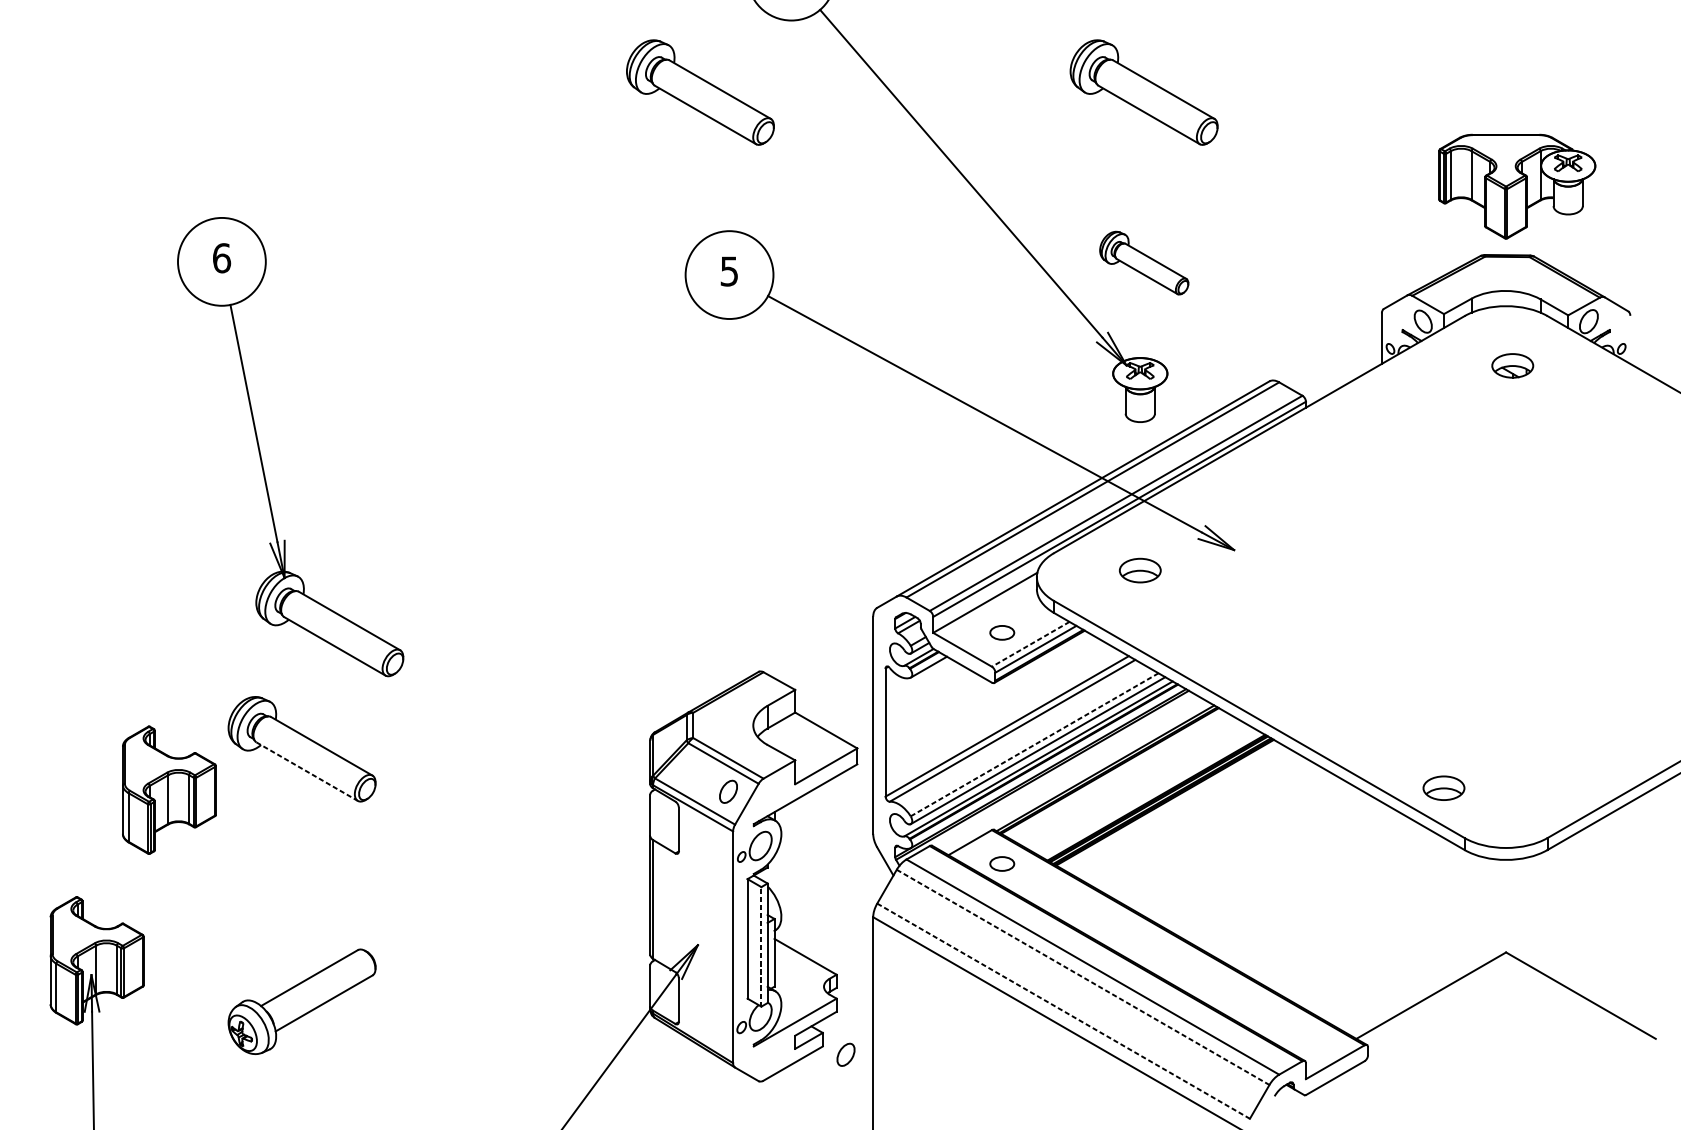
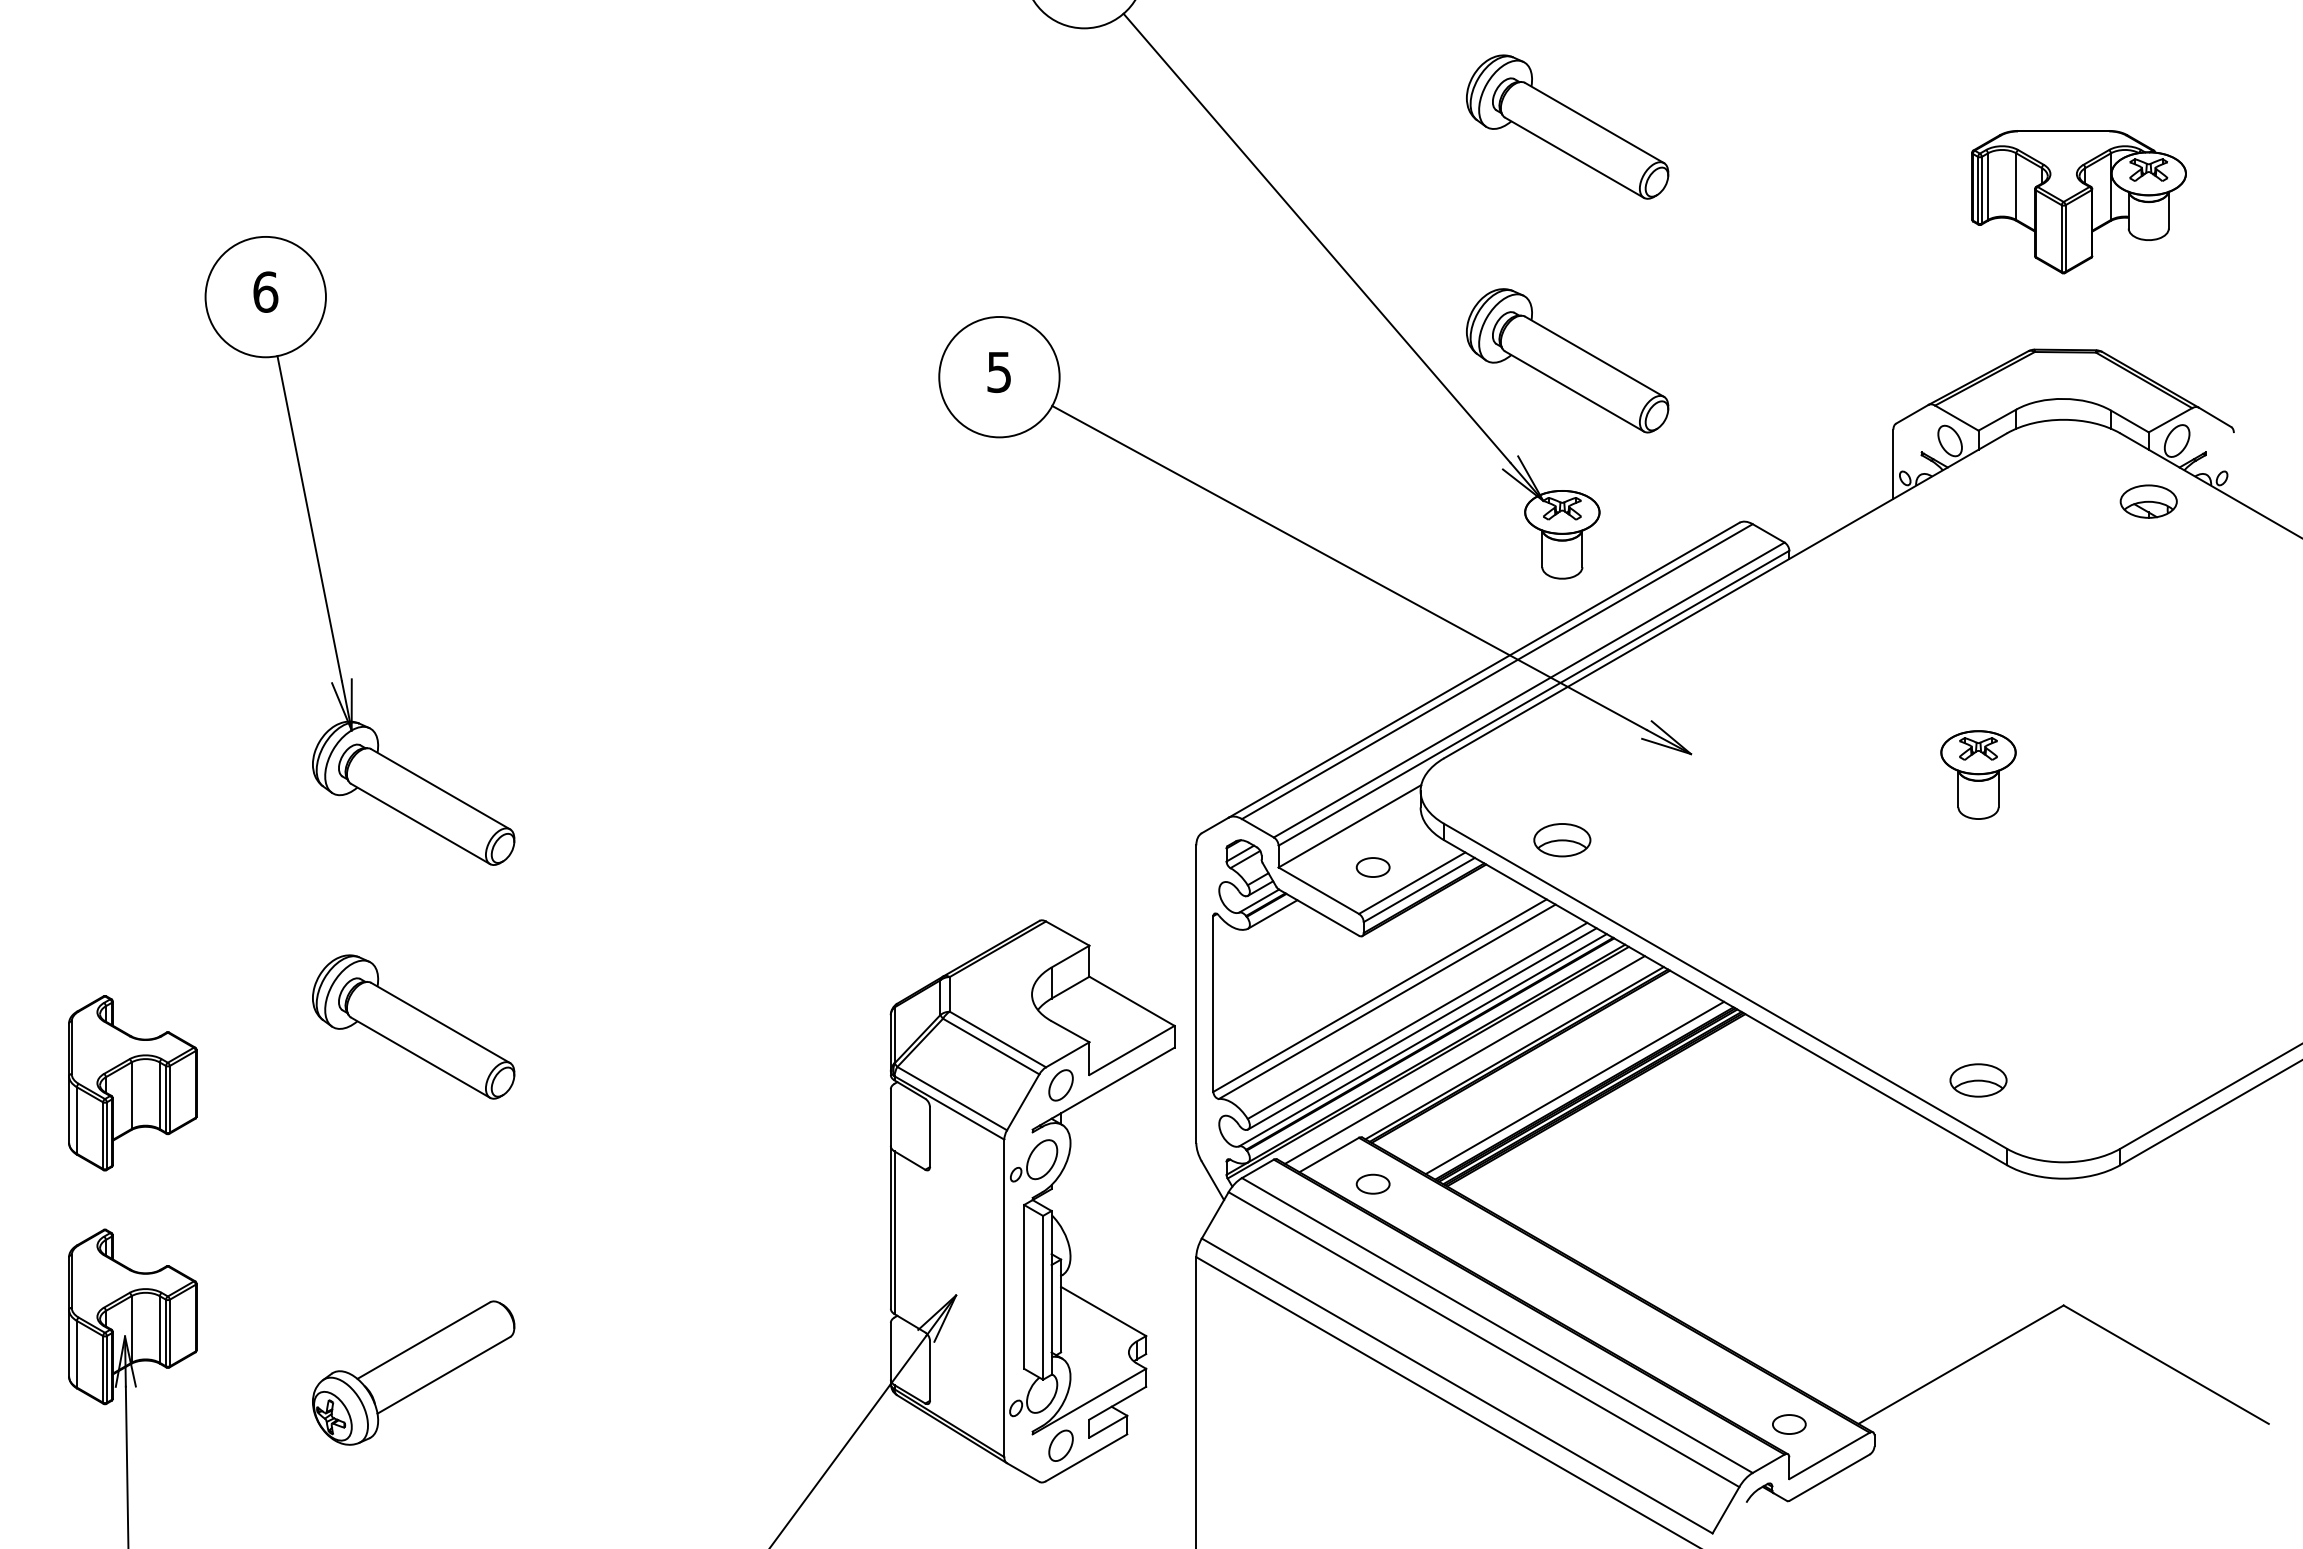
part: (700, 92) -> (959, 126), removed
part: (1516, 187) -> (2078, 202), moved
part: (1144, 262) -> (1567, 360), size x1.67
part: (1512, 365) -> (2148, 501), moved
part: (260, 451) -> (318, 556), moved
part: (1443, 565) -> (1978, 774), added
part: (1140, 570) -> (1562, 840), moved
line: (1030, 644) -> (1411, 883), dashed -> solid
line: (1034, 745) -> (1417, 1021), dashed -> solid
line: (307, 771) -> (421, 1057), dashed -> solid
line: (1068, 772) -> (1464, 1059), added
part: (169, 790) -> (132, 1083), moved
part: (728, 791) -> (1060, 1085), moved
line: (1149, 793) -> (1574, 1087), added
line: (761, 946) -> (1043, 1297), dashed -> solid
line: (1082, 977) -> (1483, 1339), dashed -> solid
line: (1063, 1010) -> (1457, 1385), dashed -> solid
part: (1306, 1039) -> (1789, 1424), added
part: (845, 1054) -> (1060, 1445), moved

